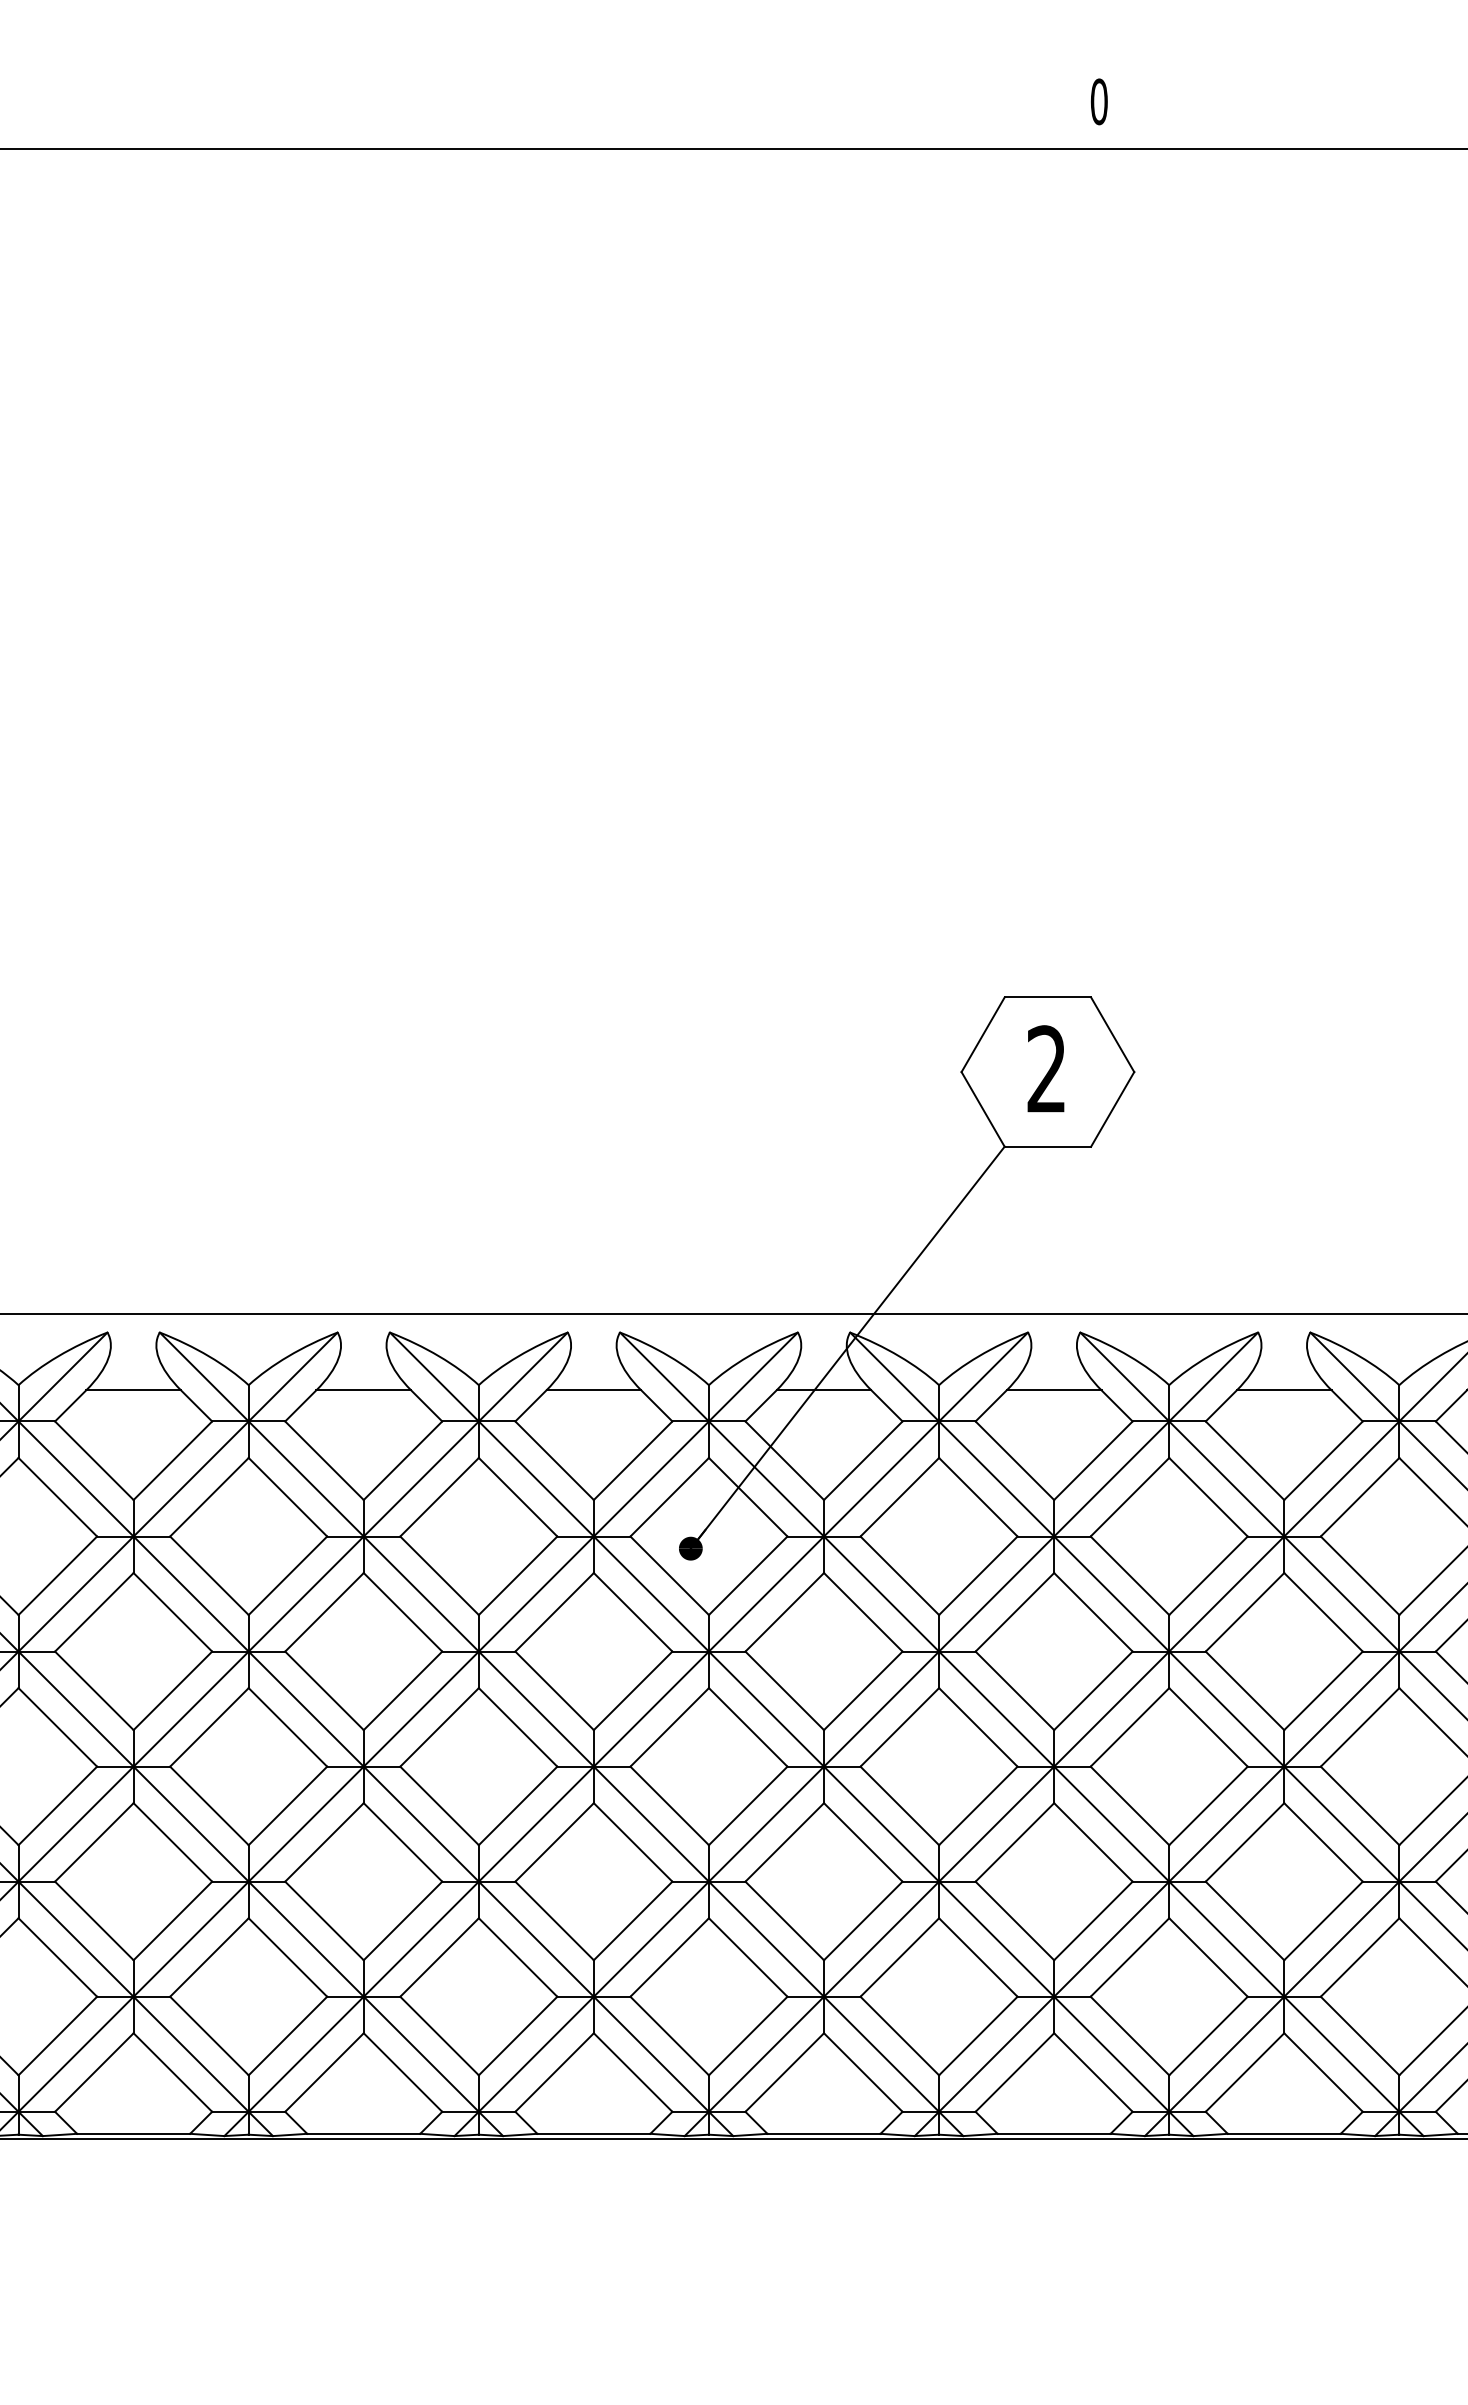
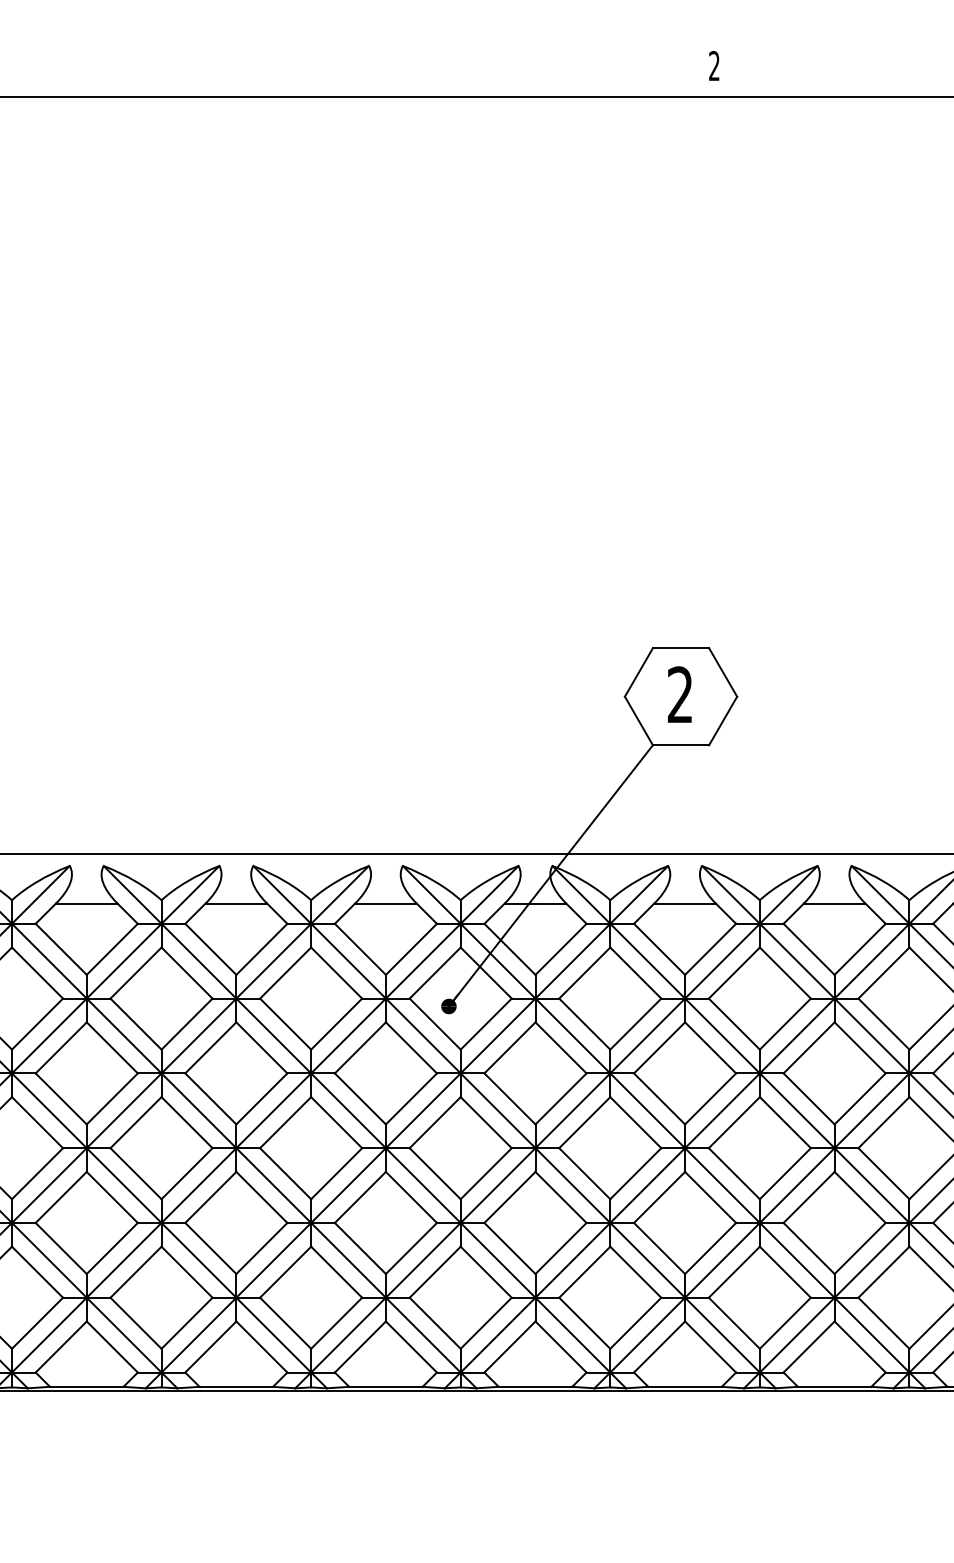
text: (1099, 102) -> (714, 66), 0 -> 2

